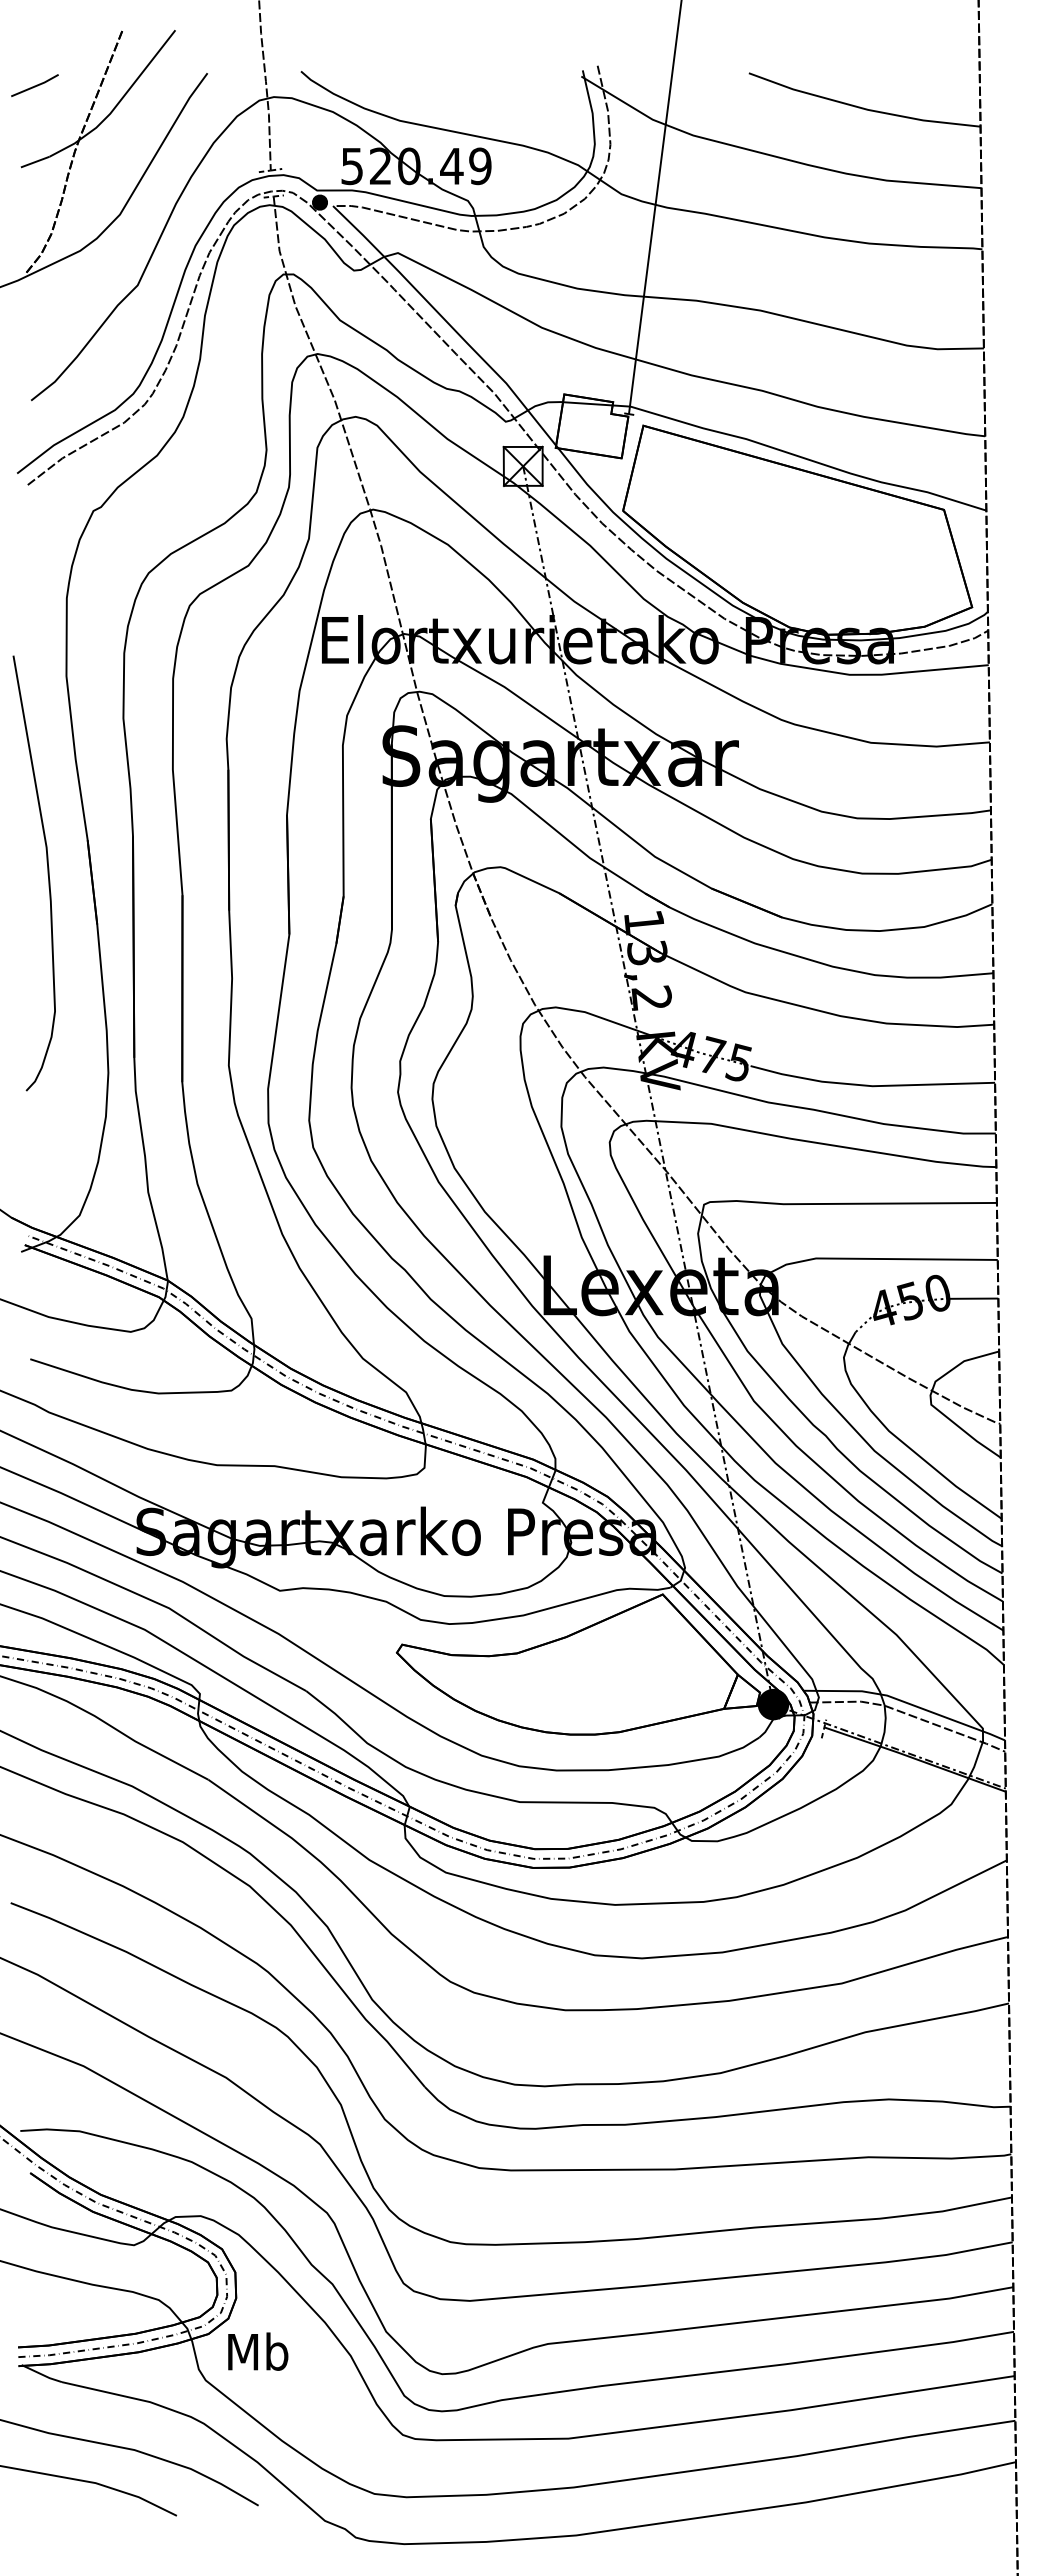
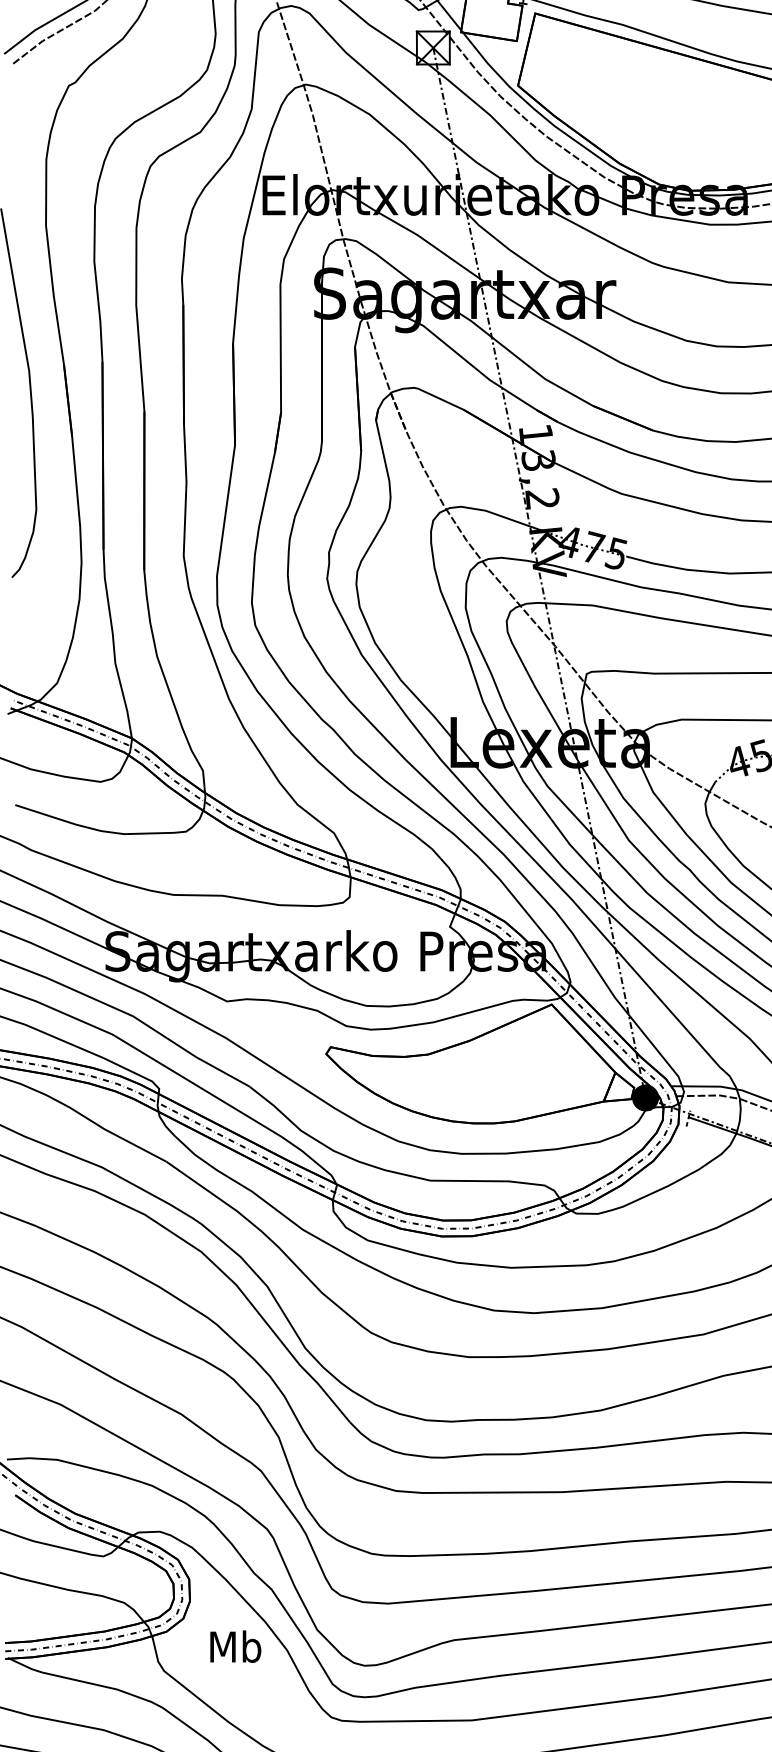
text: (258, 2351) -> (236, 1646), moved

